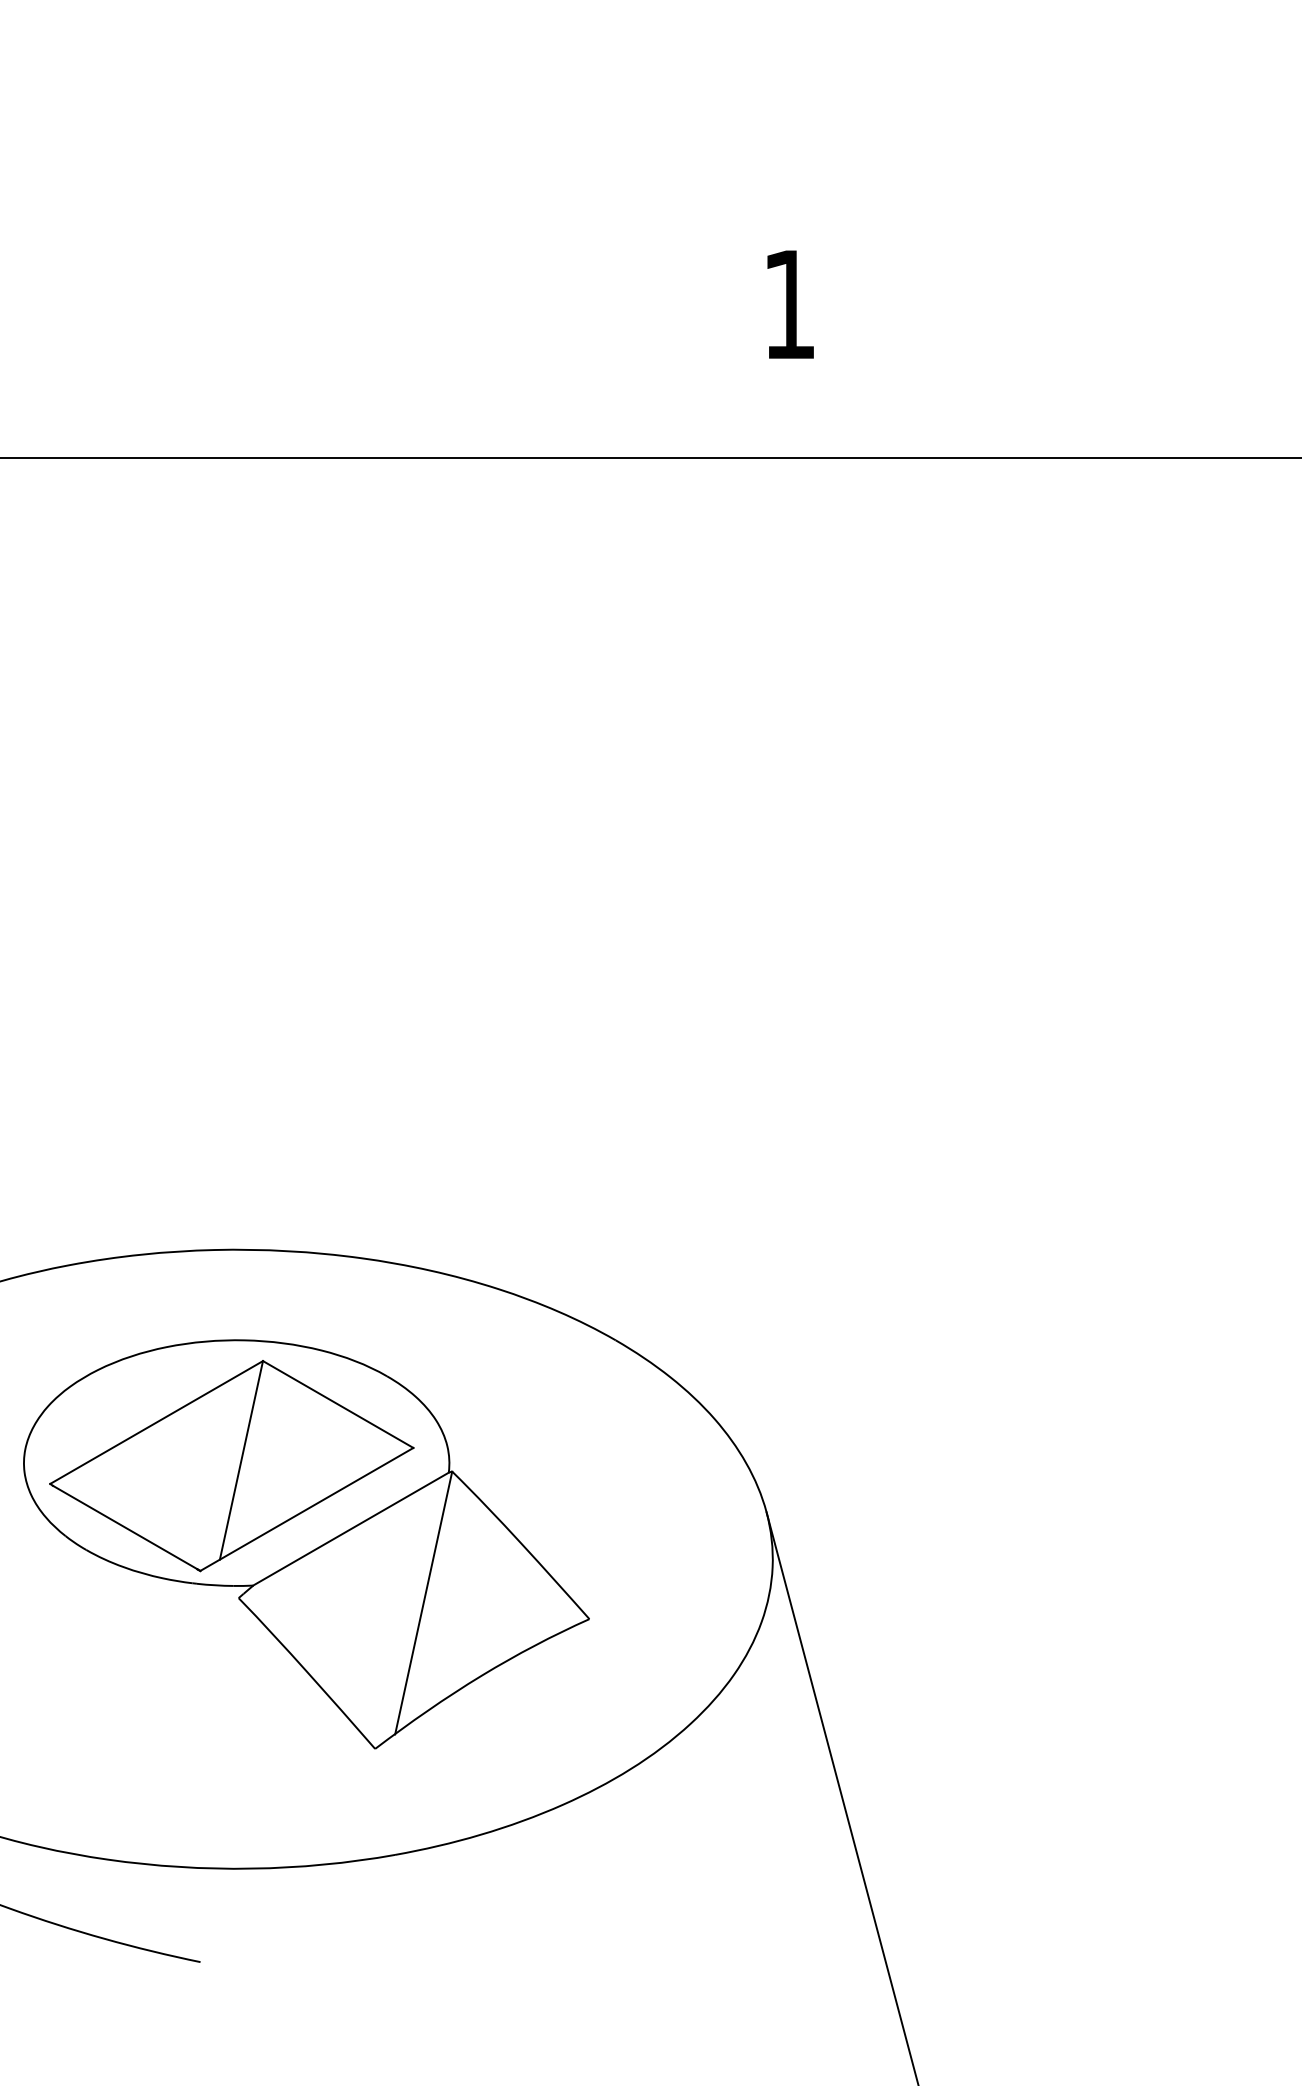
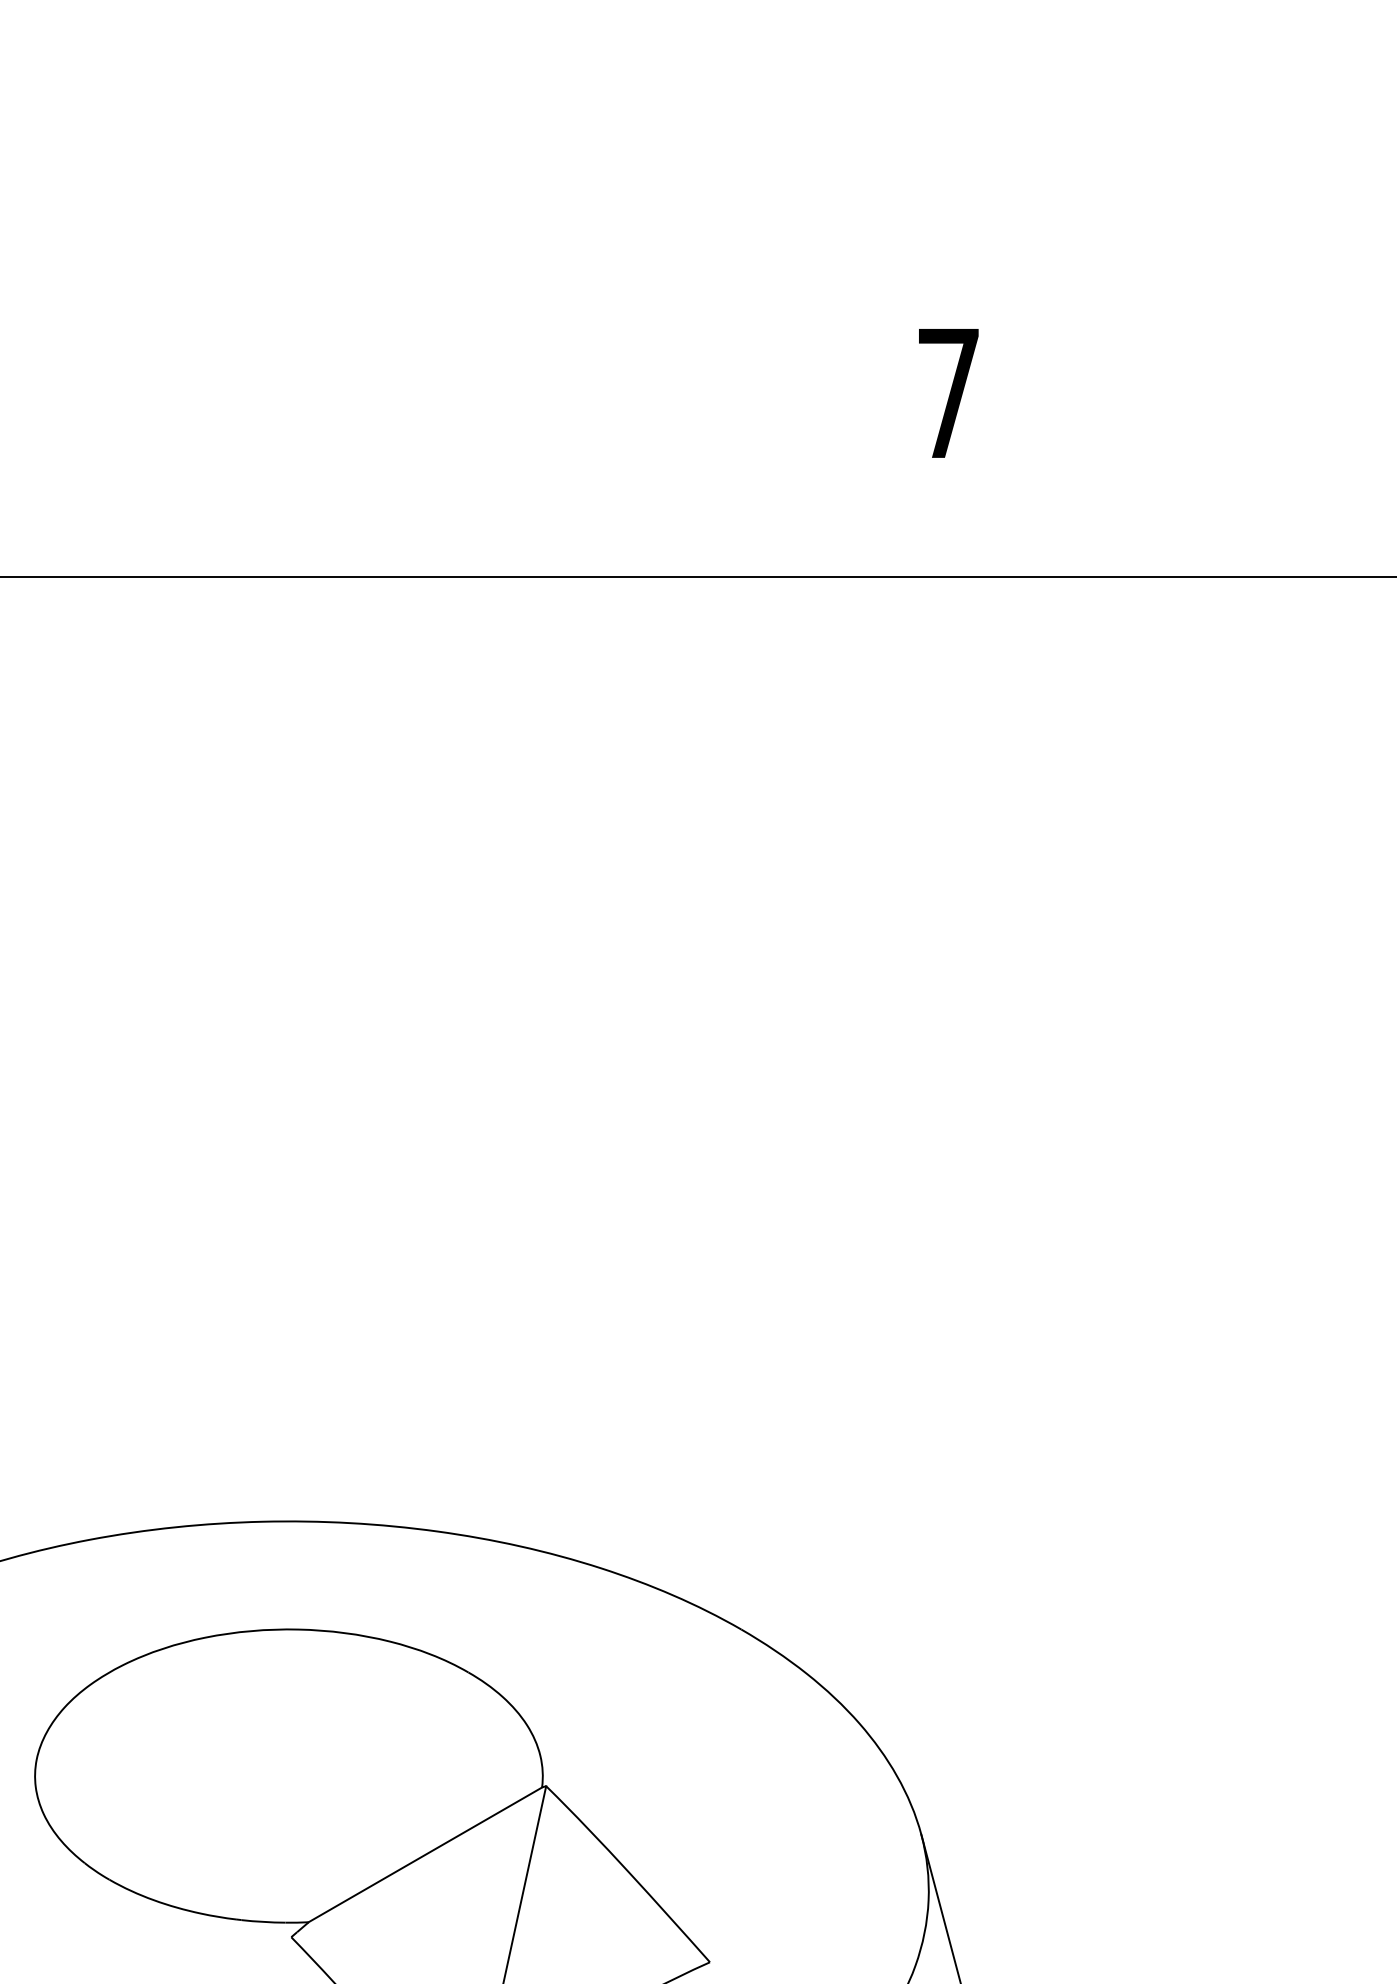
text: (789, 304) -> (948, 393), 1 -> 7
part: (231, 1466) -> (282, 1780), removed

